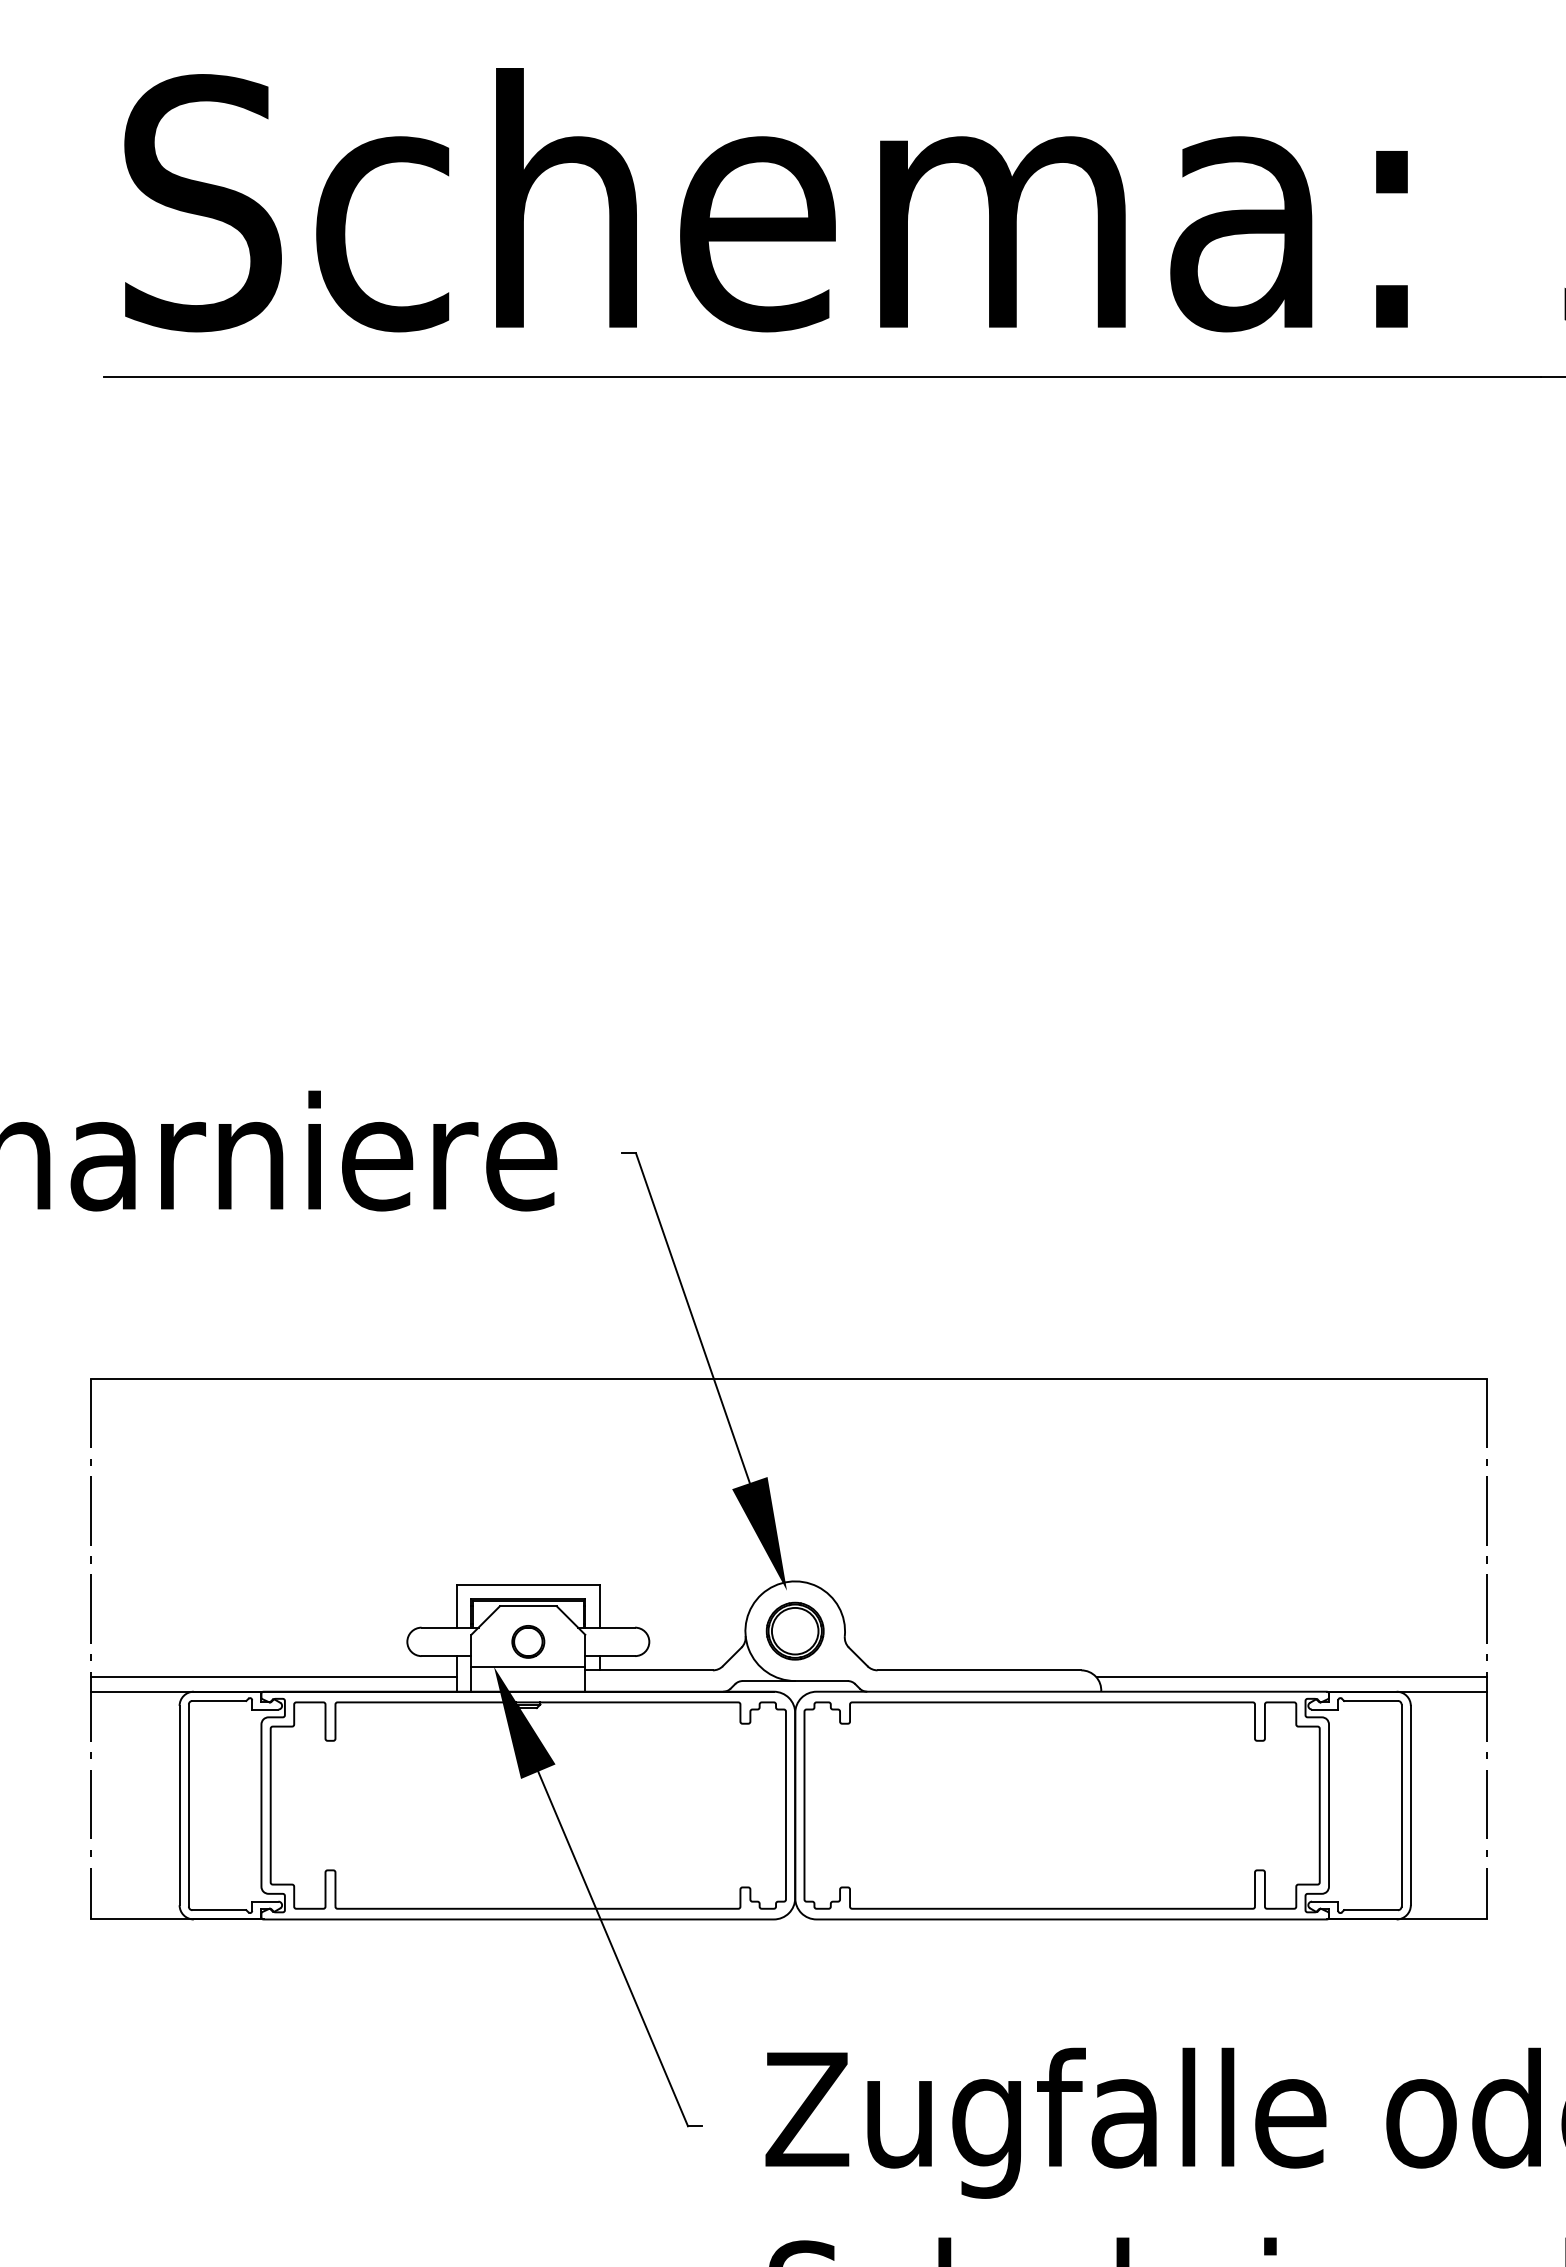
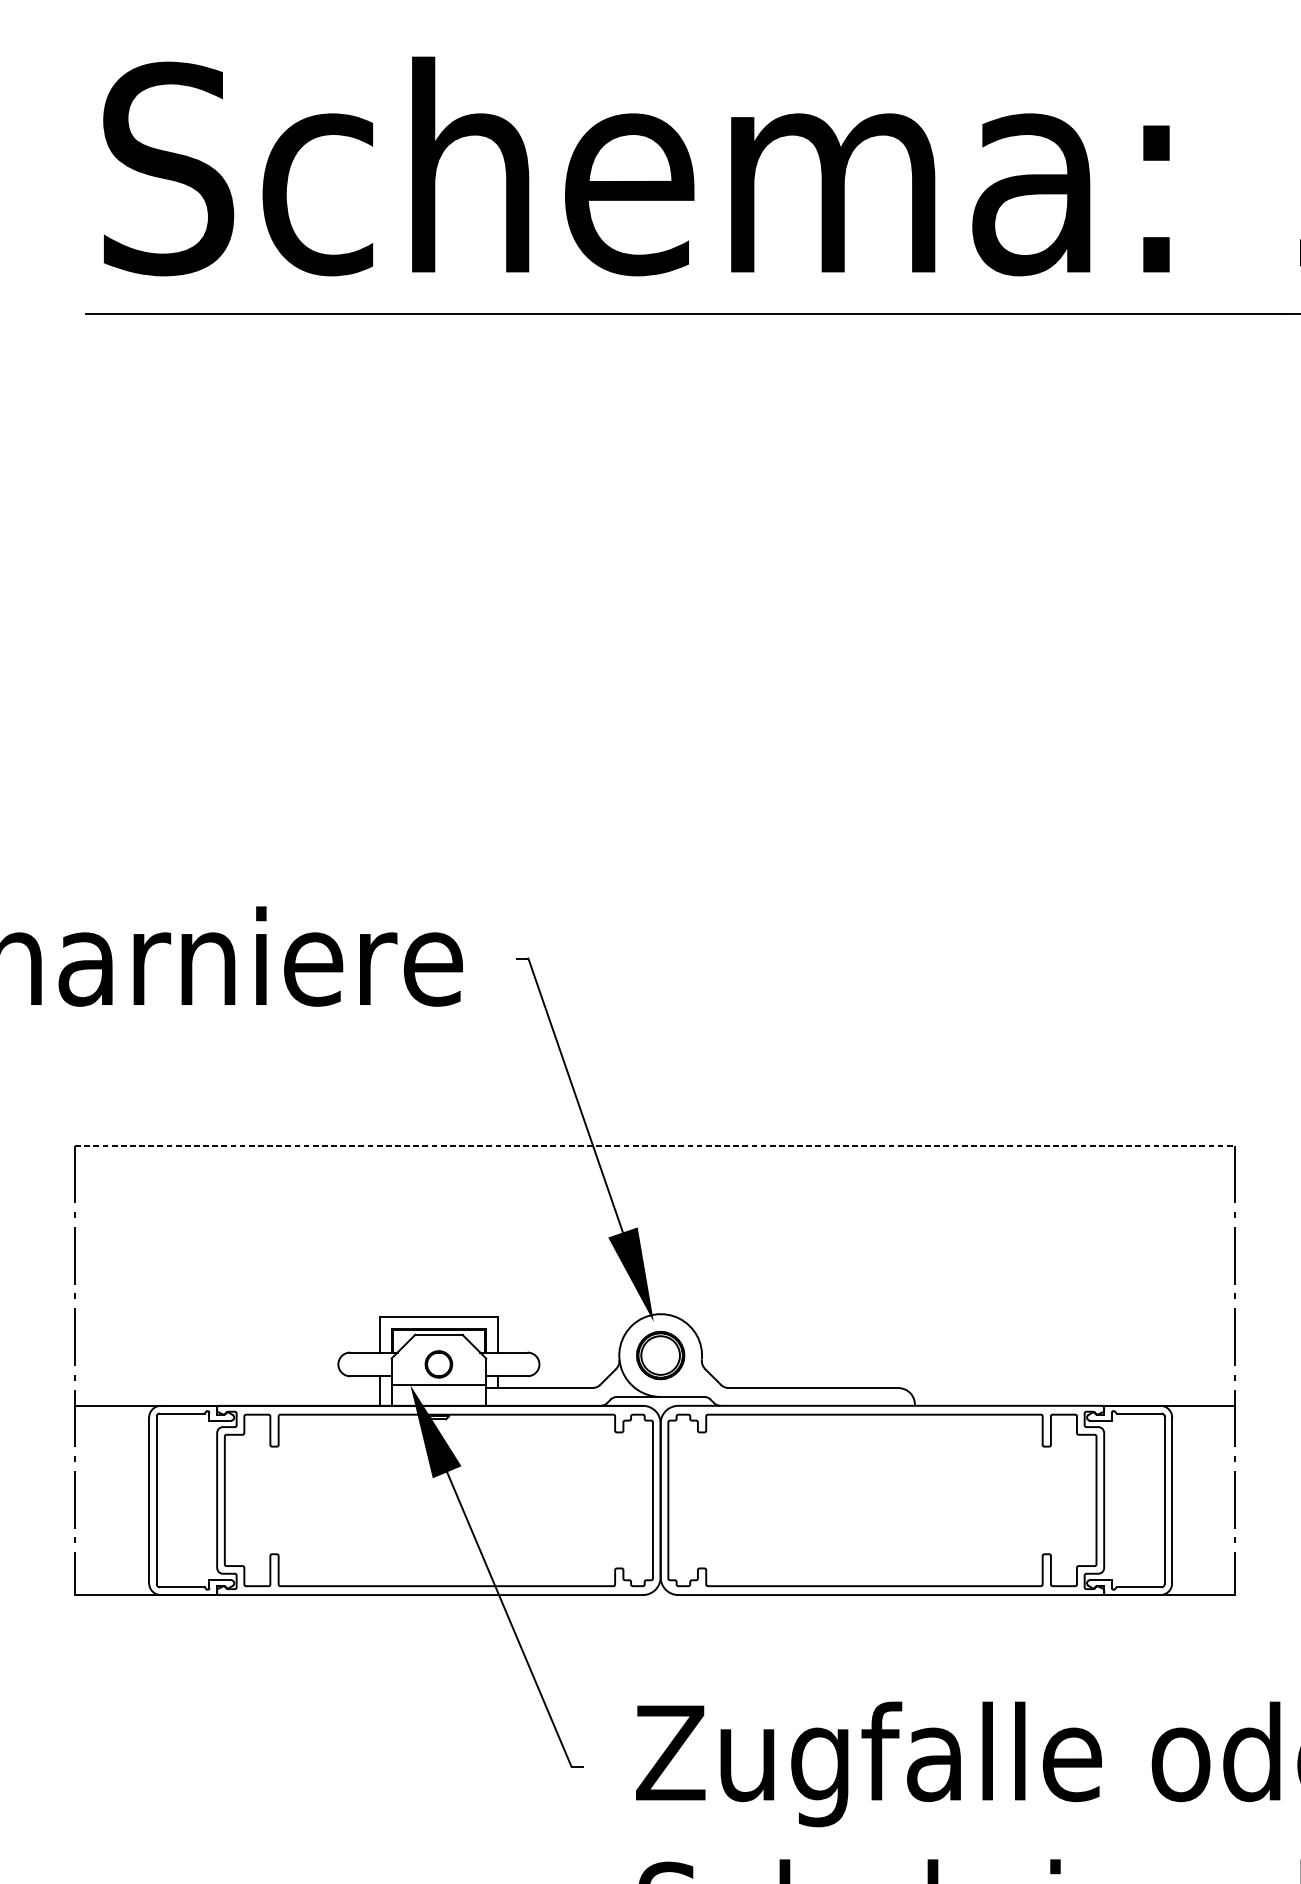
line: (789, 1378) -> (655, 1145), solid -> dashed
line: (273, 1677) -> (227, 1394), removed
line: (1291, 1677) -> (1073, 1394), removed

